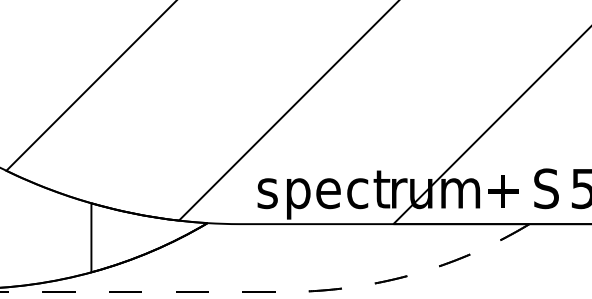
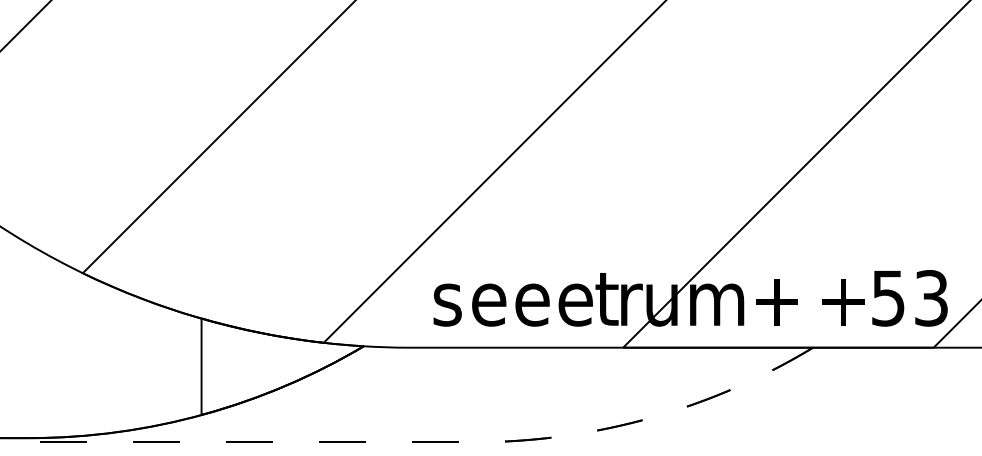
text: (549, 188) -> (841, 298), S -> +
text: (360, 193) -> (577, 304), c -> e
text: (297, 198) -> (489, 312), p -> e

